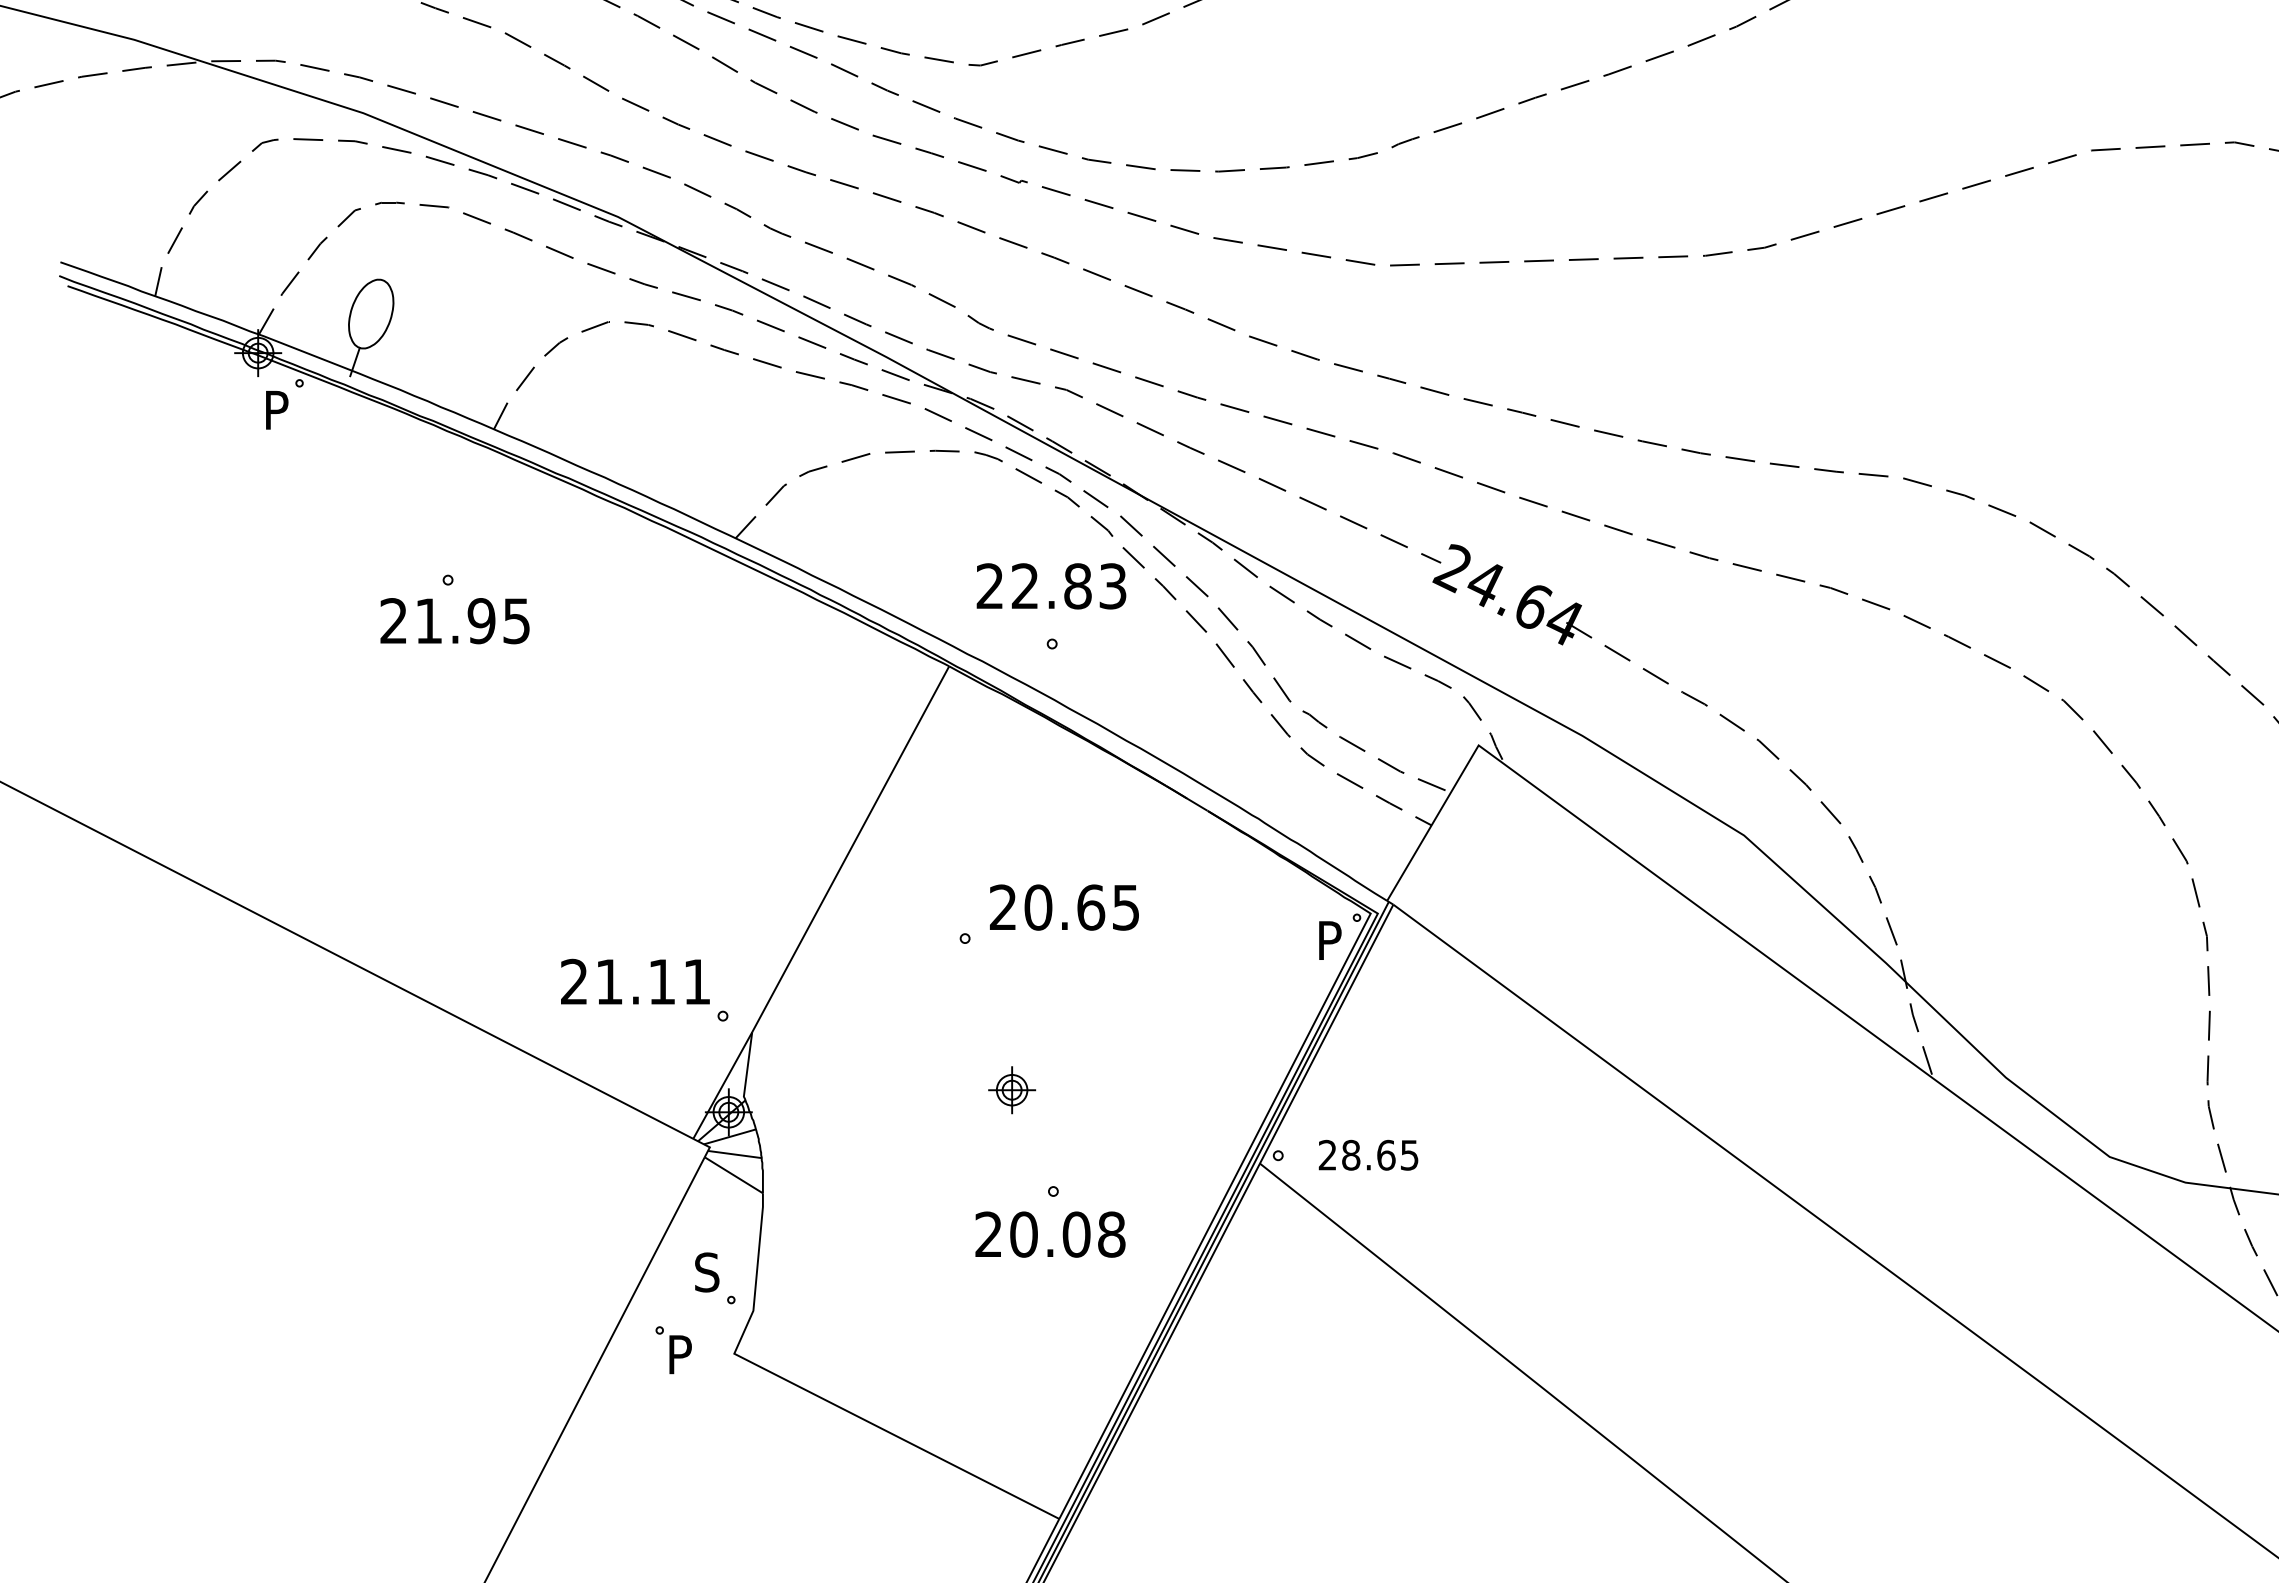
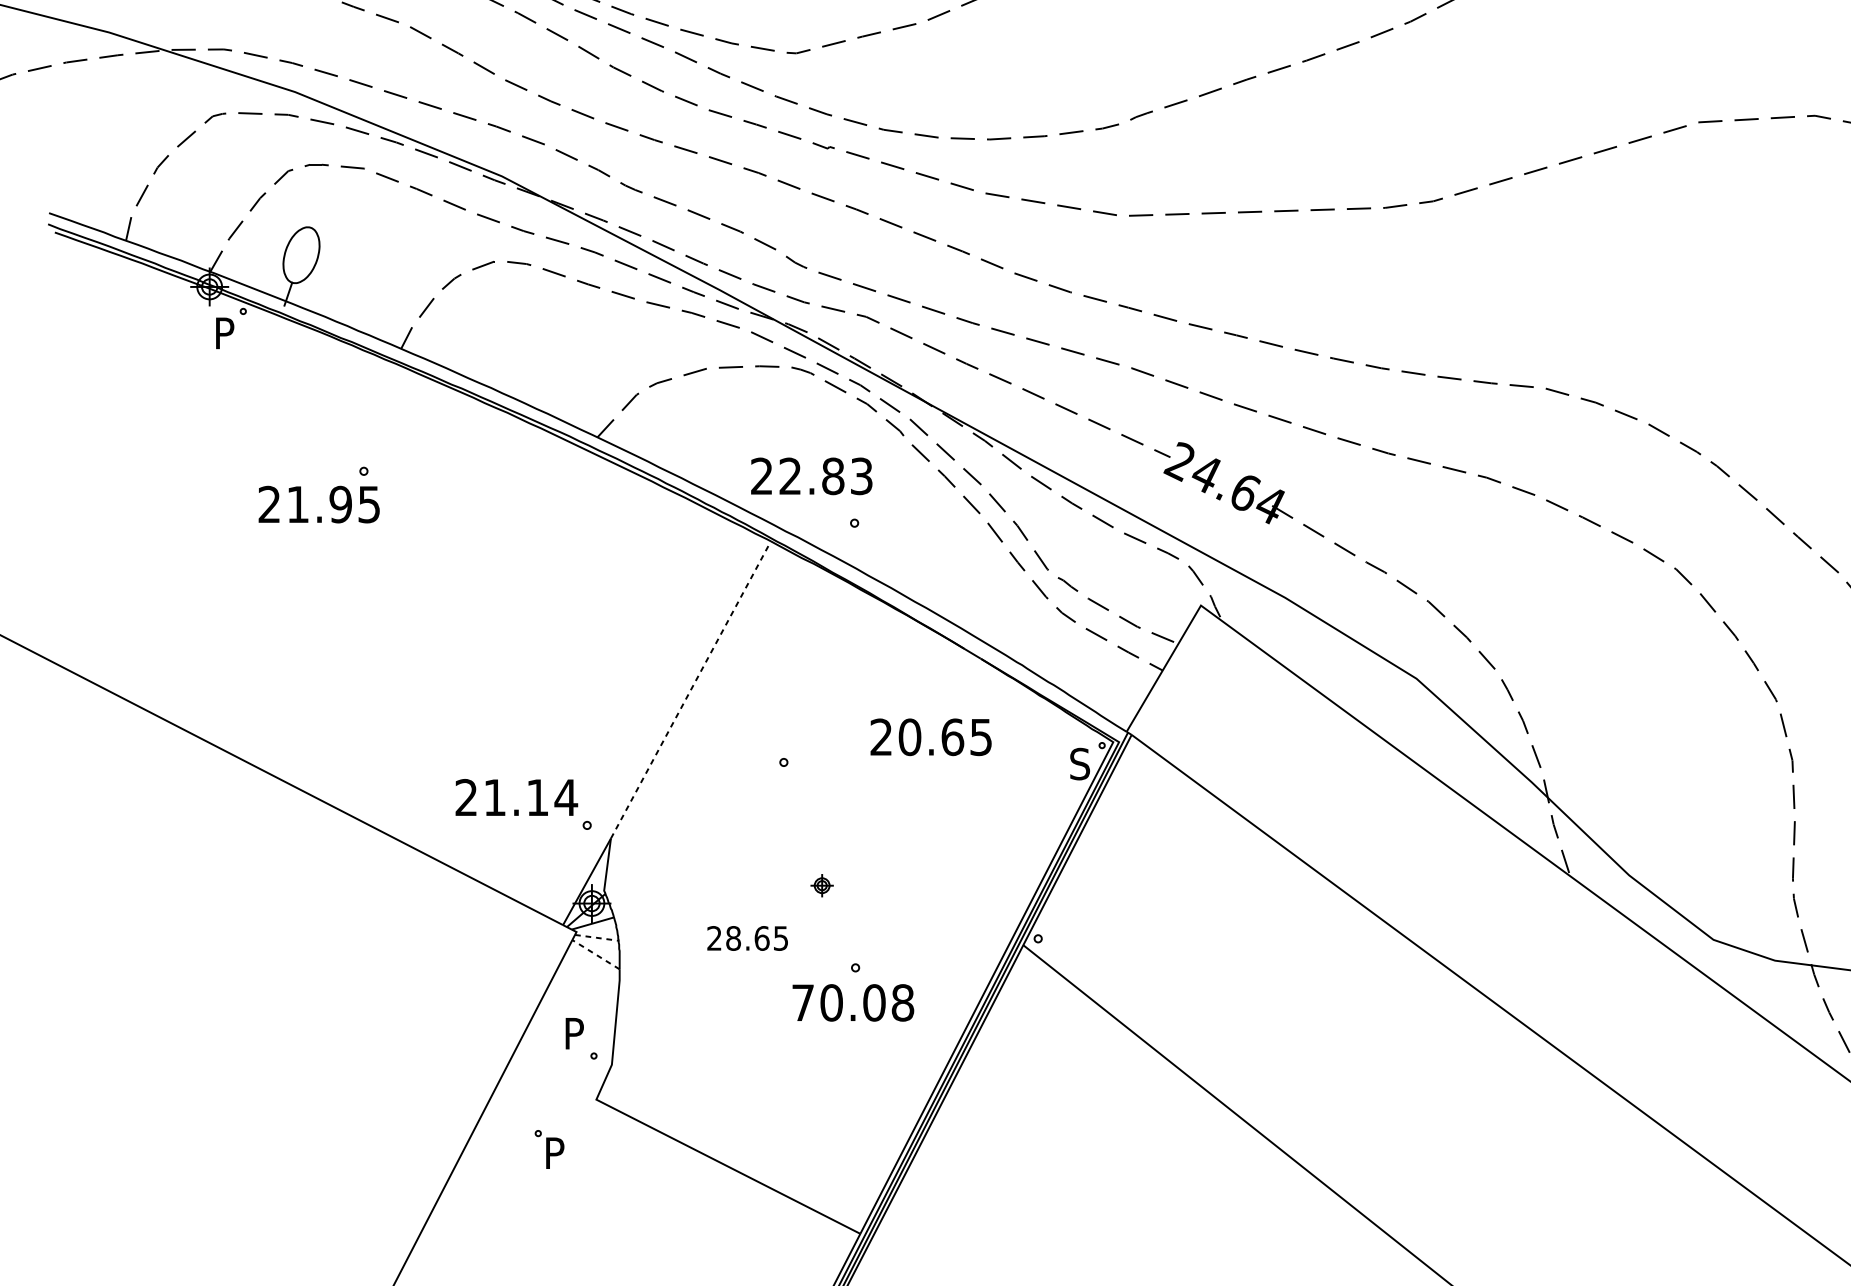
text: (1051, 586) -> (811, 476), moved
text: (454, 621) -> (318, 504), moved
line: (850, 849) -> (690, 690), solid -> dashed
text: (1064, 907) -> (931, 737), moved
text: (1329, 940) -> (1079, 764), P -> S
text: (696, 981) -> (565, 797), 21.11 -> 21.14
part: (1012, 1090) -> (822, 885), size x0.6
line: (734, 1154) -> (596, 937), solid -> dashed
text: (1368, 1154) -> (747, 937), moved
line: (733, 1175) -> (595, 954), solid -> dashed
text: (988, 1233) -> (802, 1001), 20.08 -> 70.08
text: (707, 1272) -> (574, 1033), S -> P
part: (673, 1350) -> (549, 1149), moved

